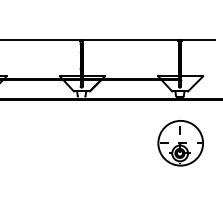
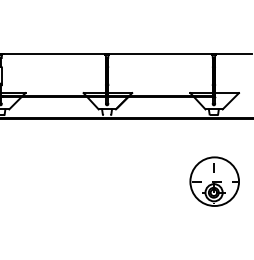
part: (180, 143) -> (214, 181), moved

